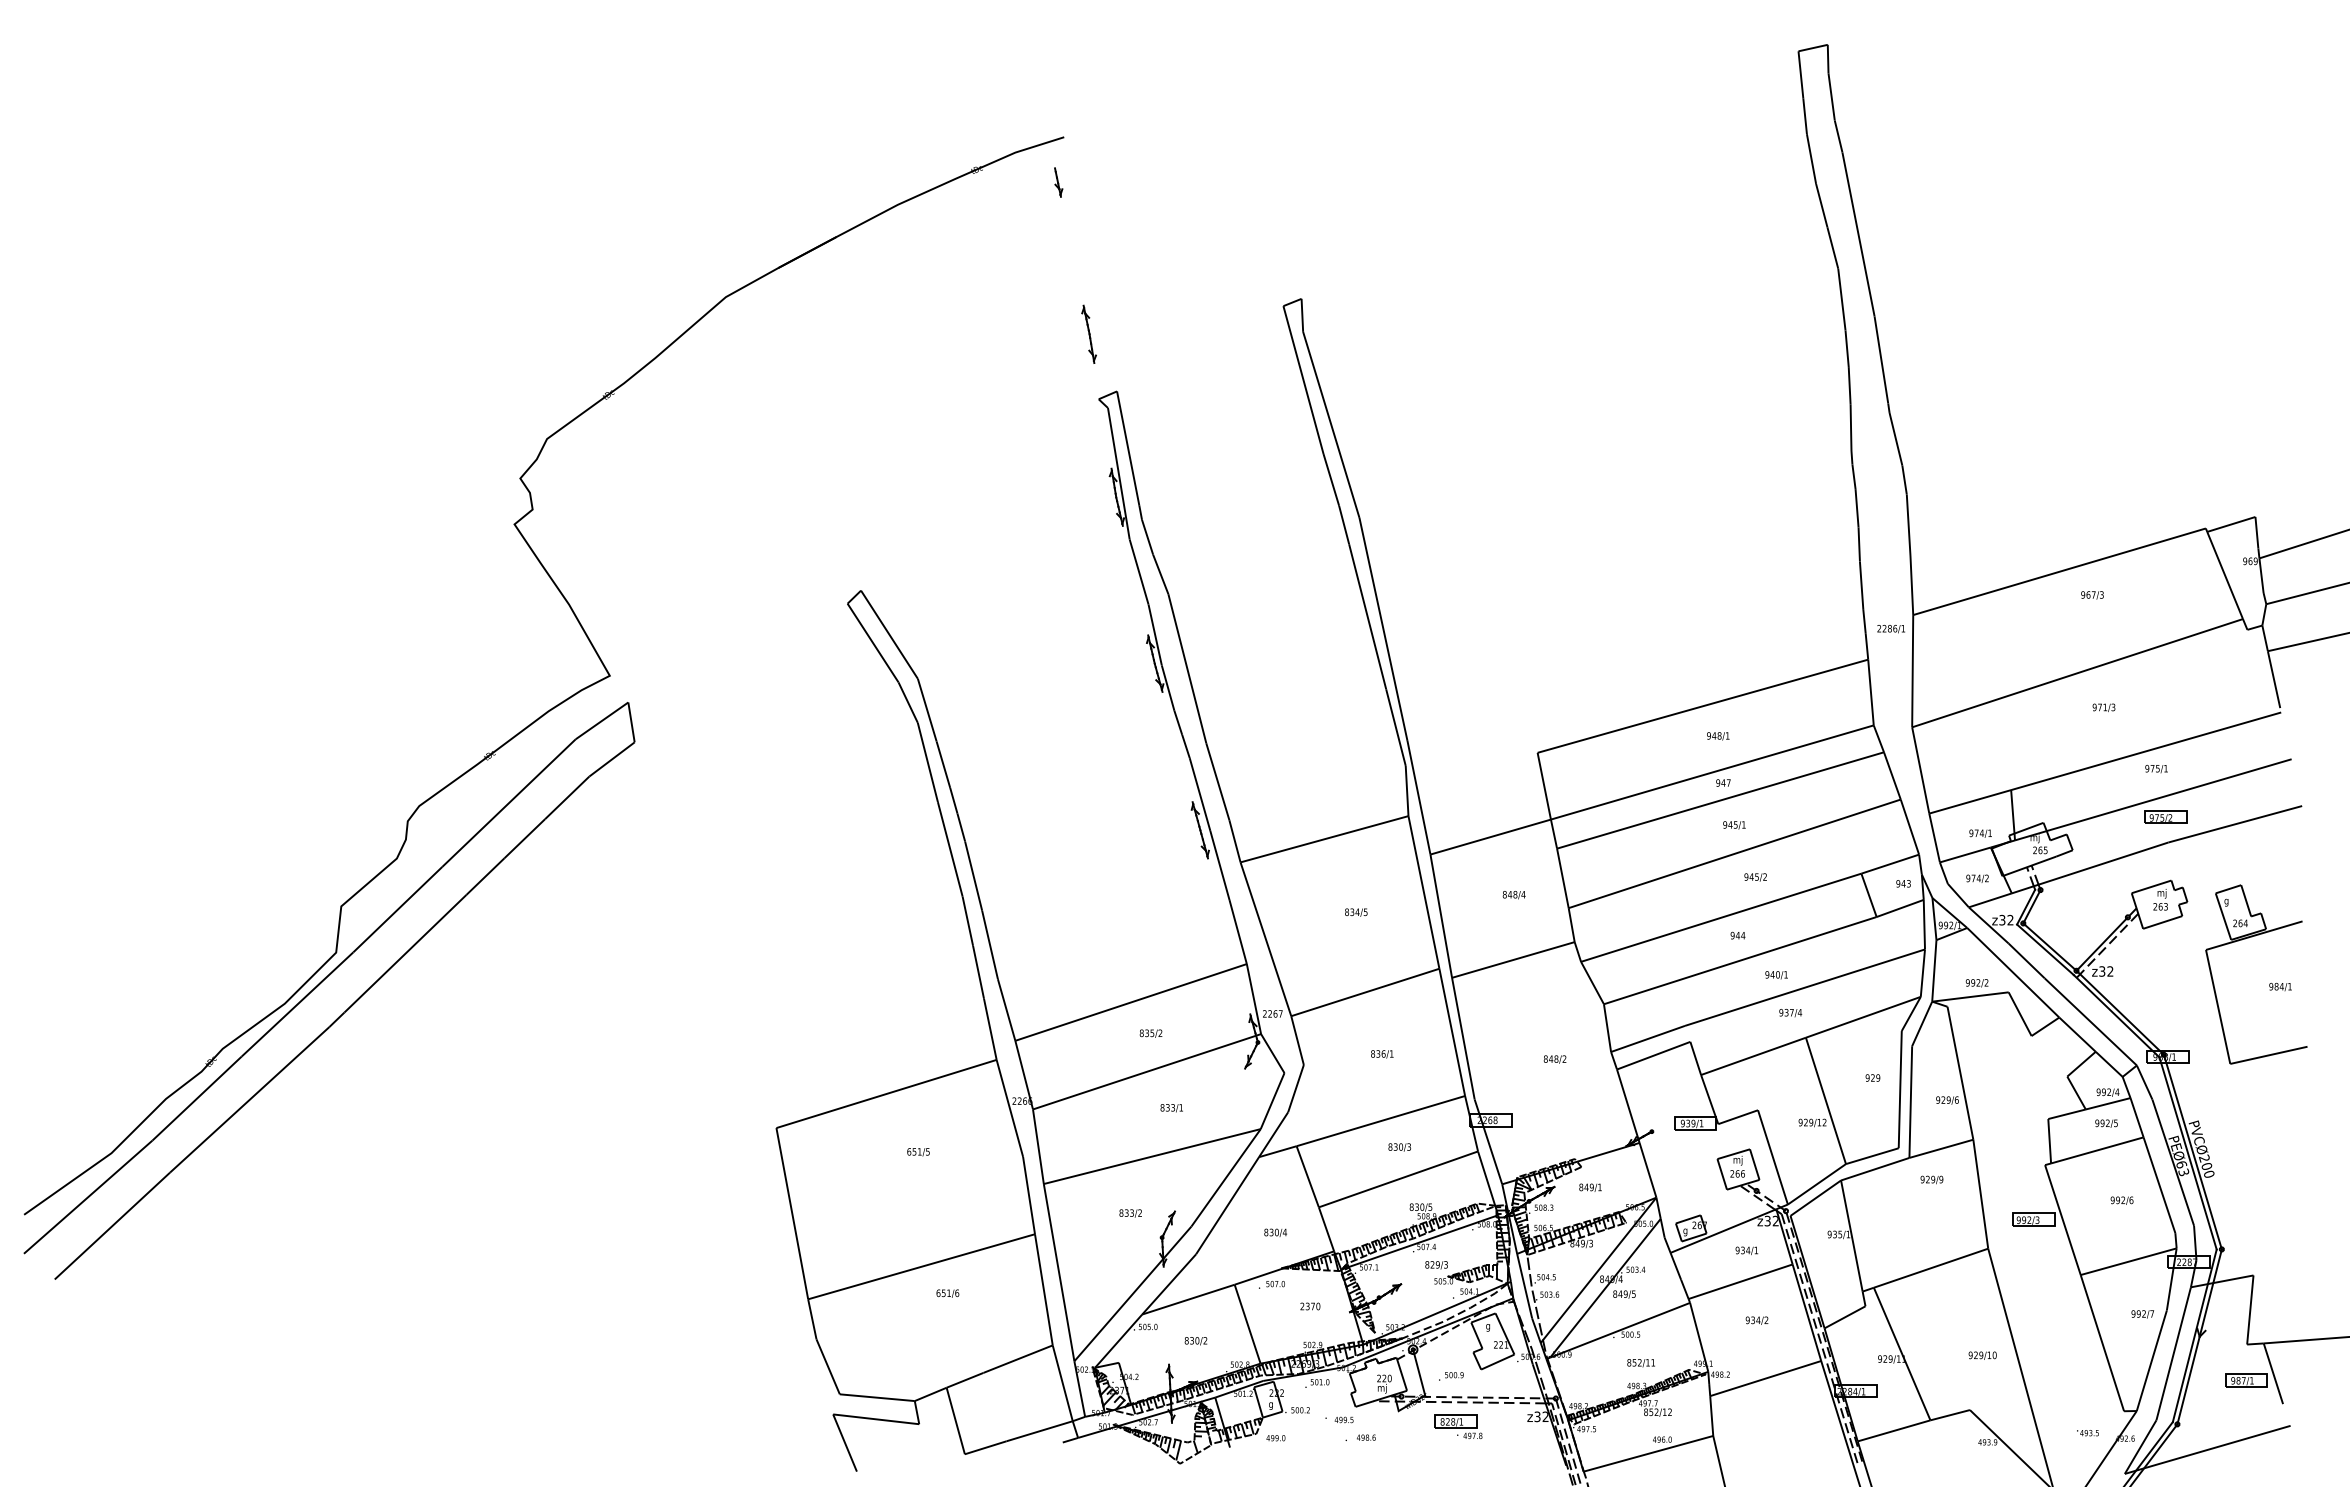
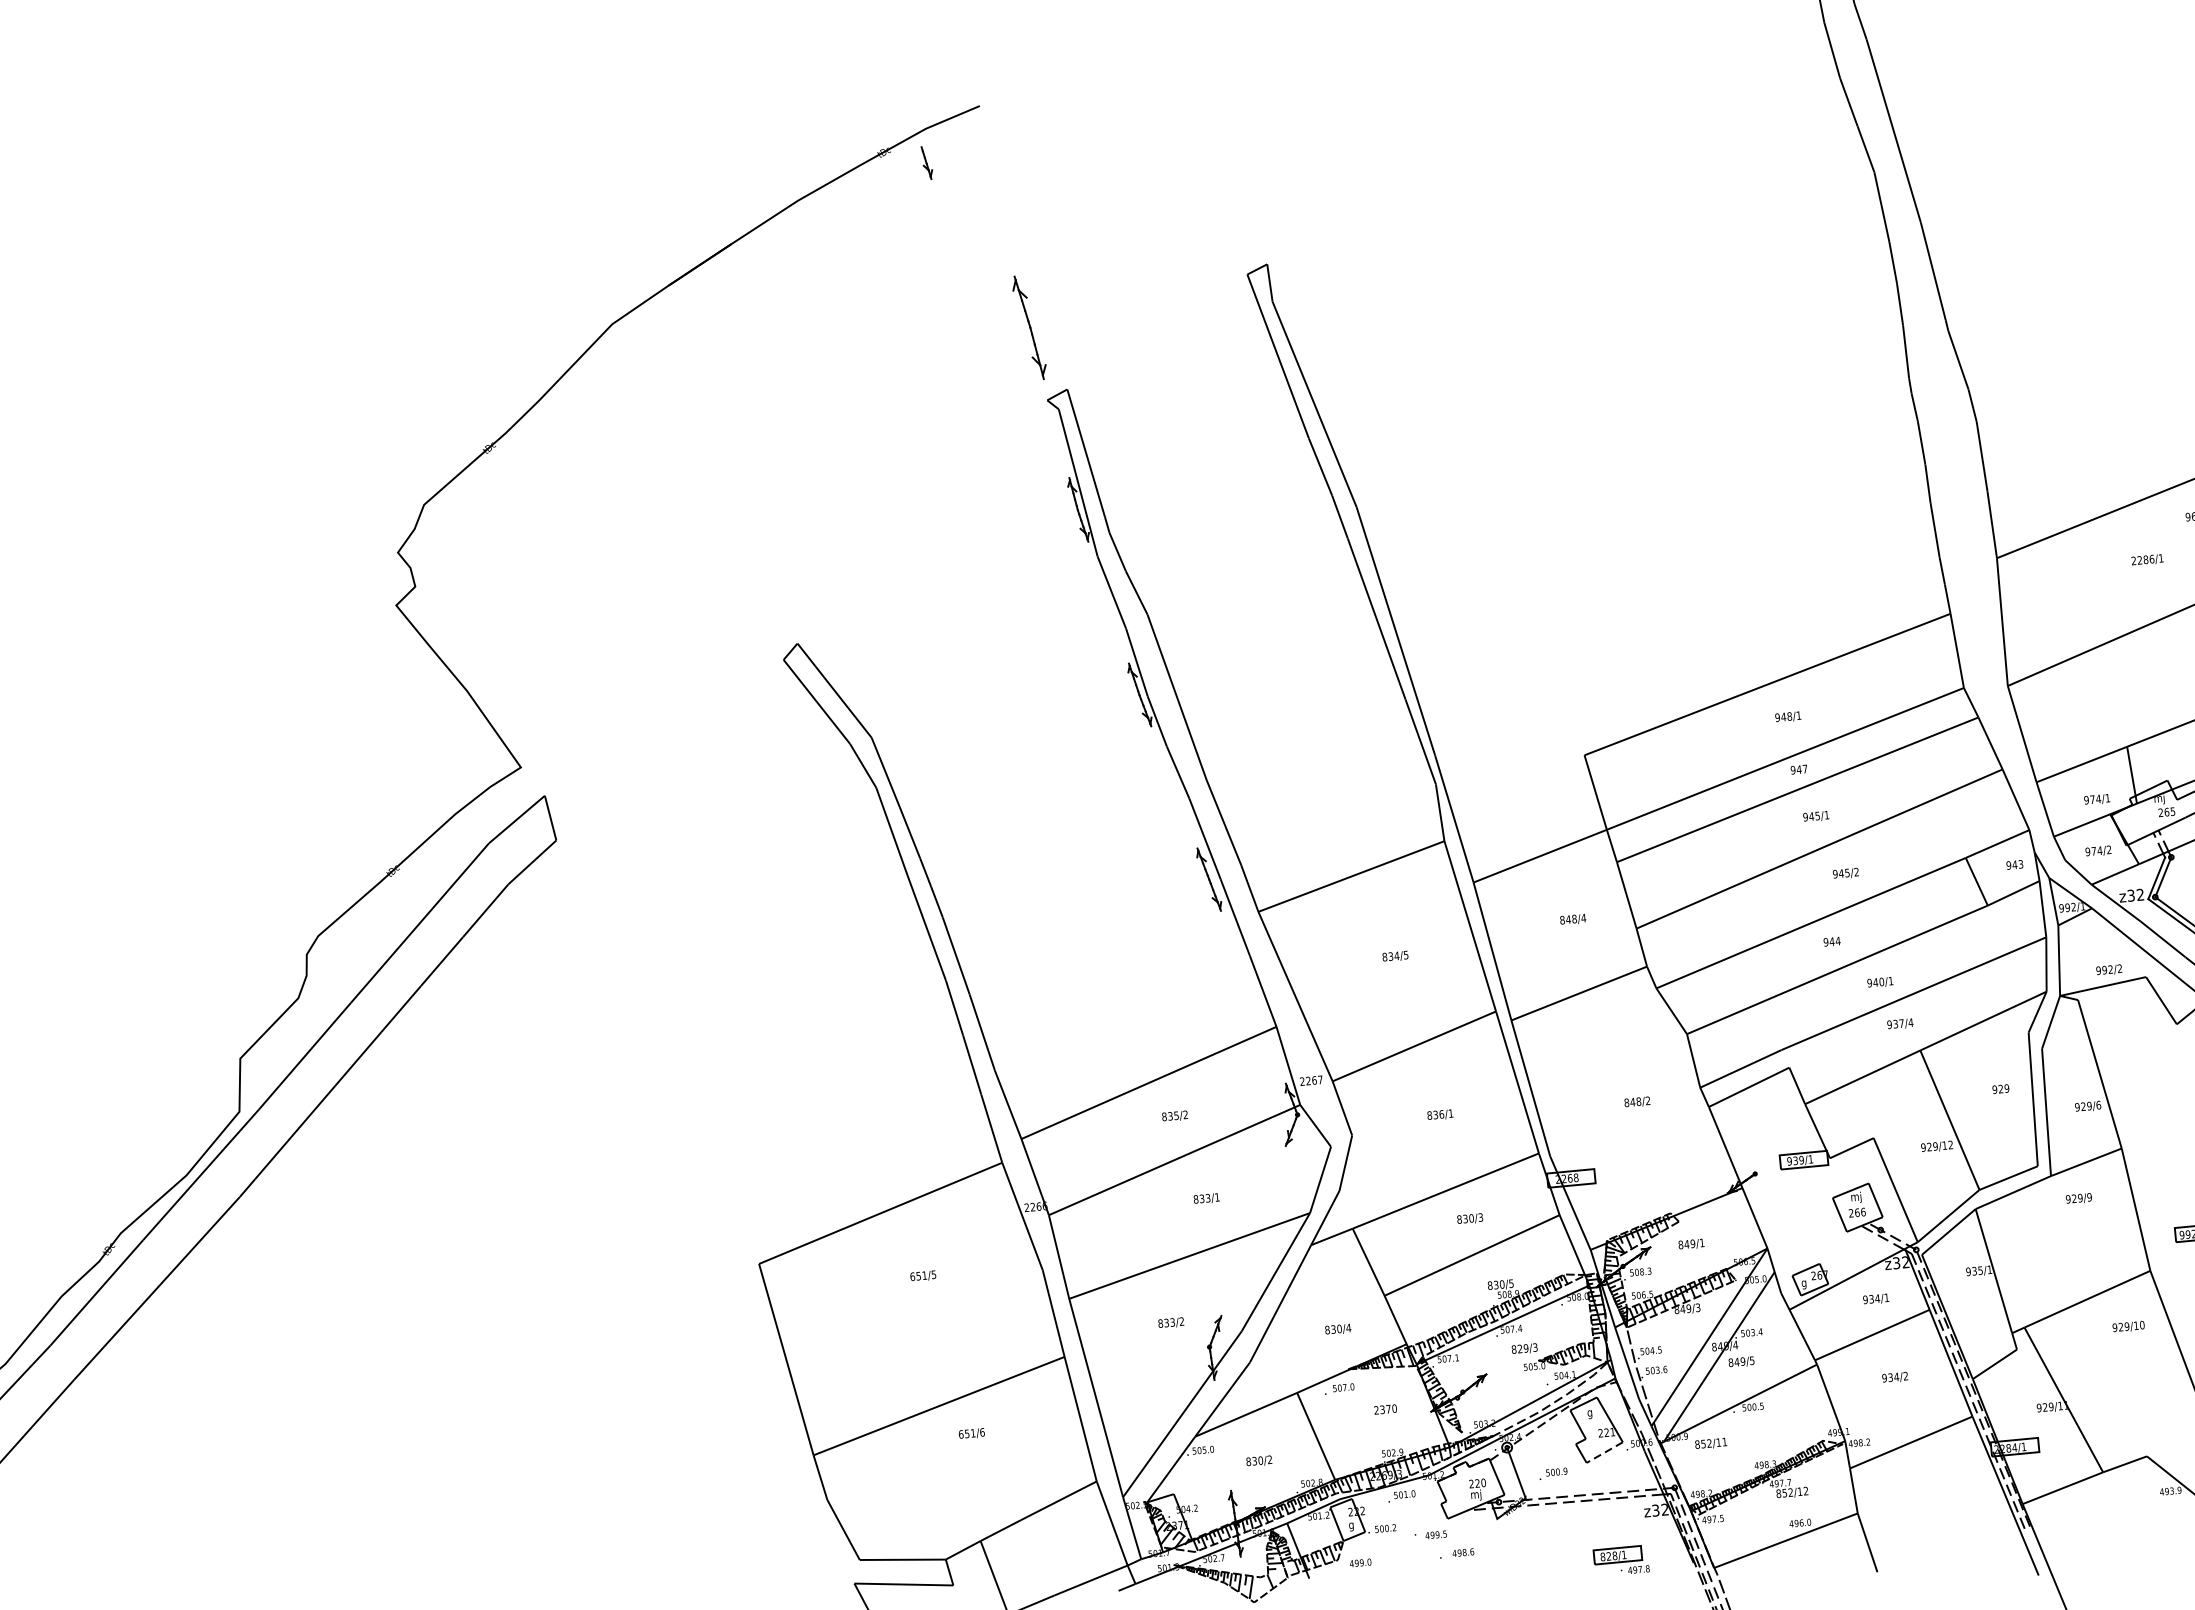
part: (1058, 182) -> (927, 162), moved
part: (1088, 333) -> (1028, 326), size x1.6
text: (1890, 629) -> (2146, 560), moved
text: (1982, 1355) -> (2128, 1326), moved
line: (1497, 1362) -> (1604, 1453), solid -> dashed
text: (1640, 1363) -> (1710, 1444), moved
part: (1458, 1426) -> (1621, 1560), moved

